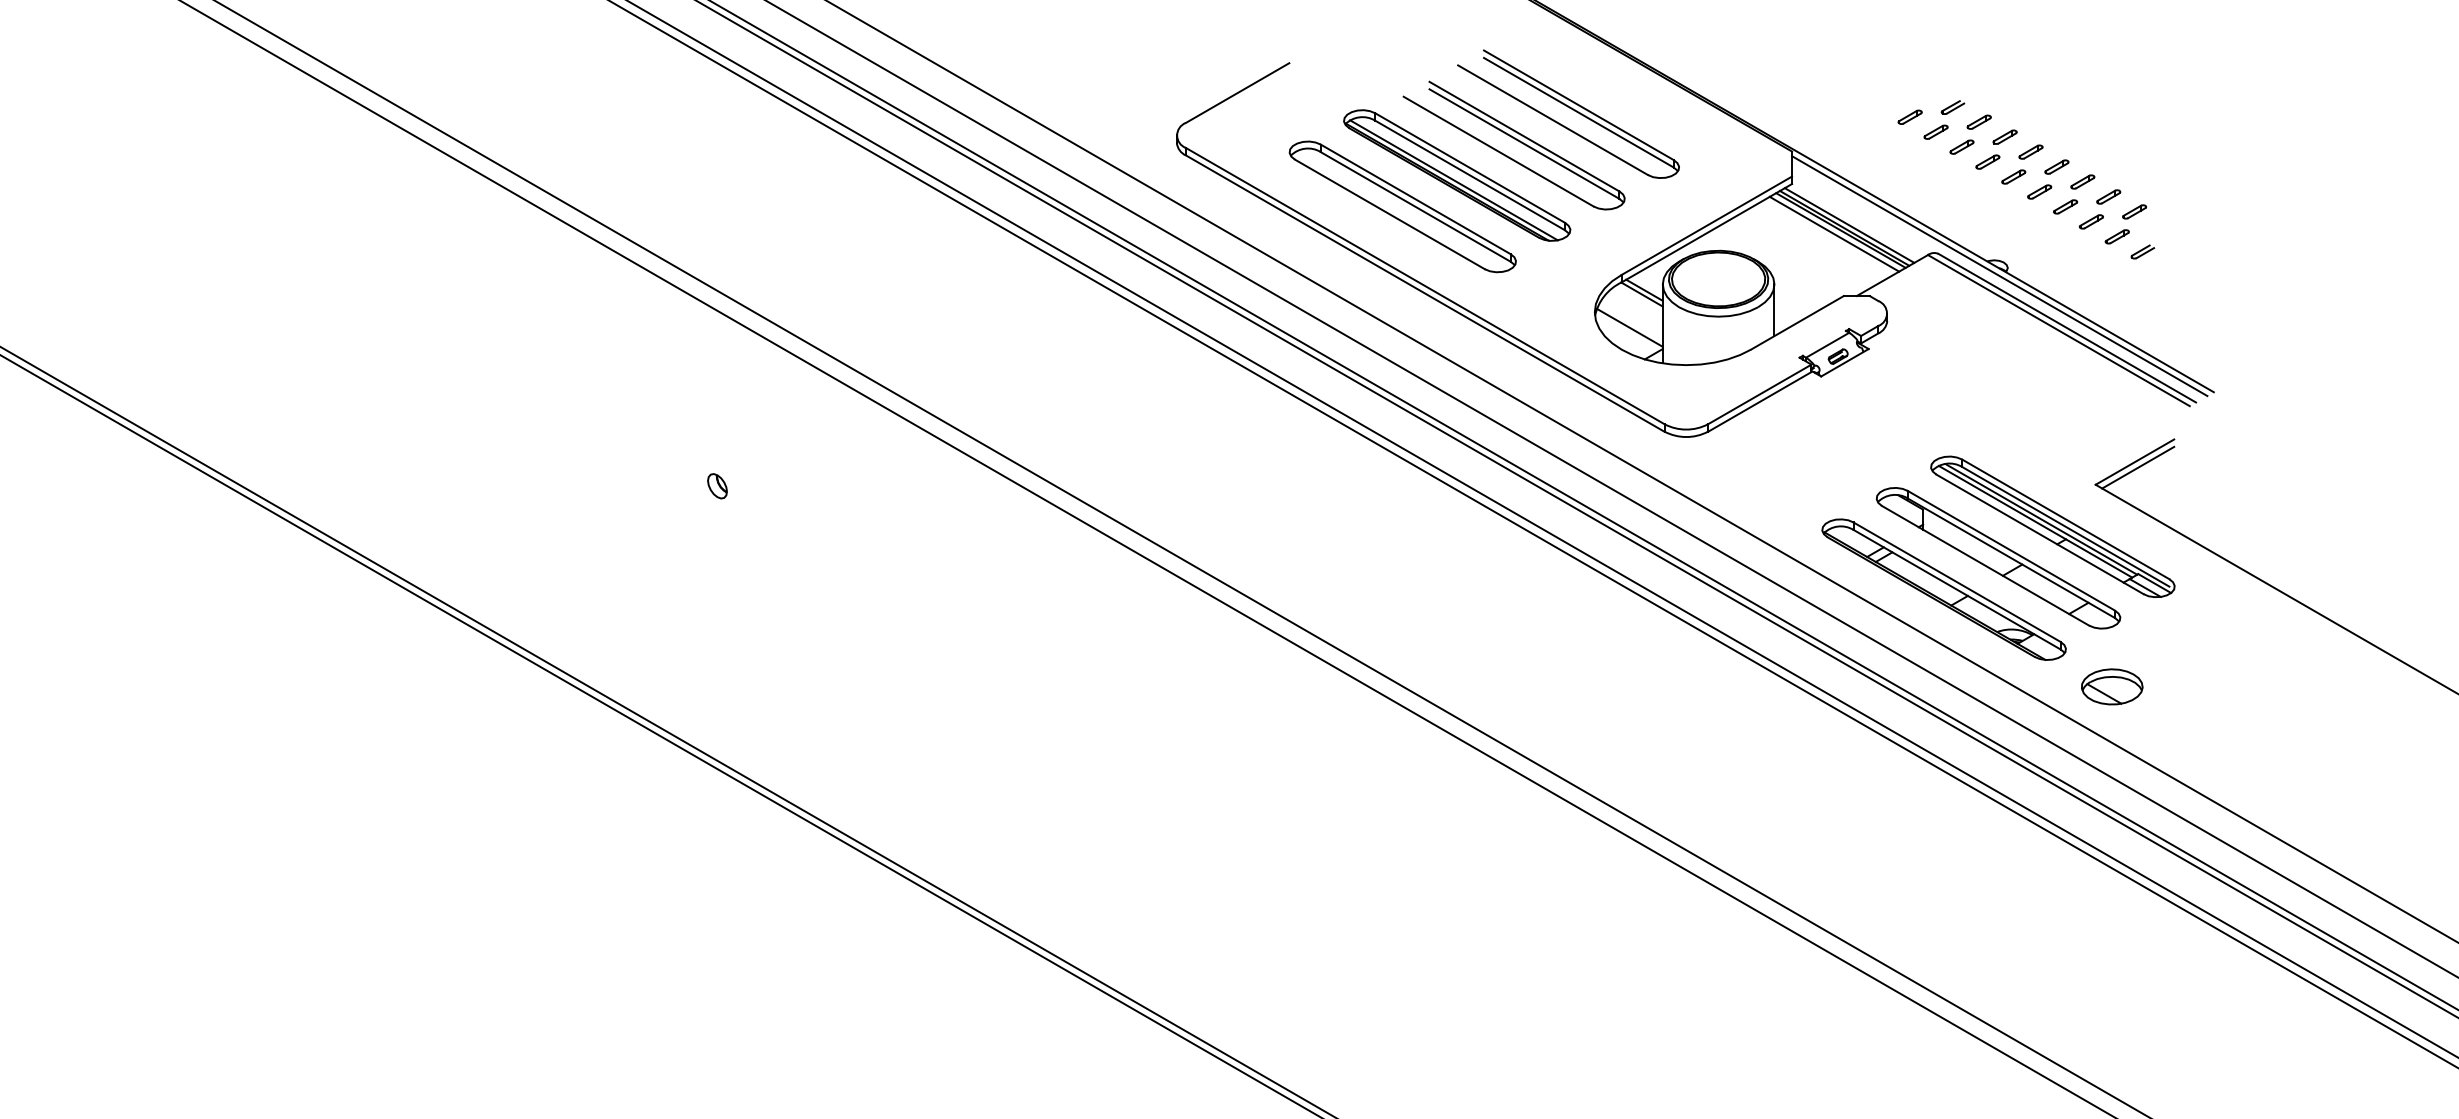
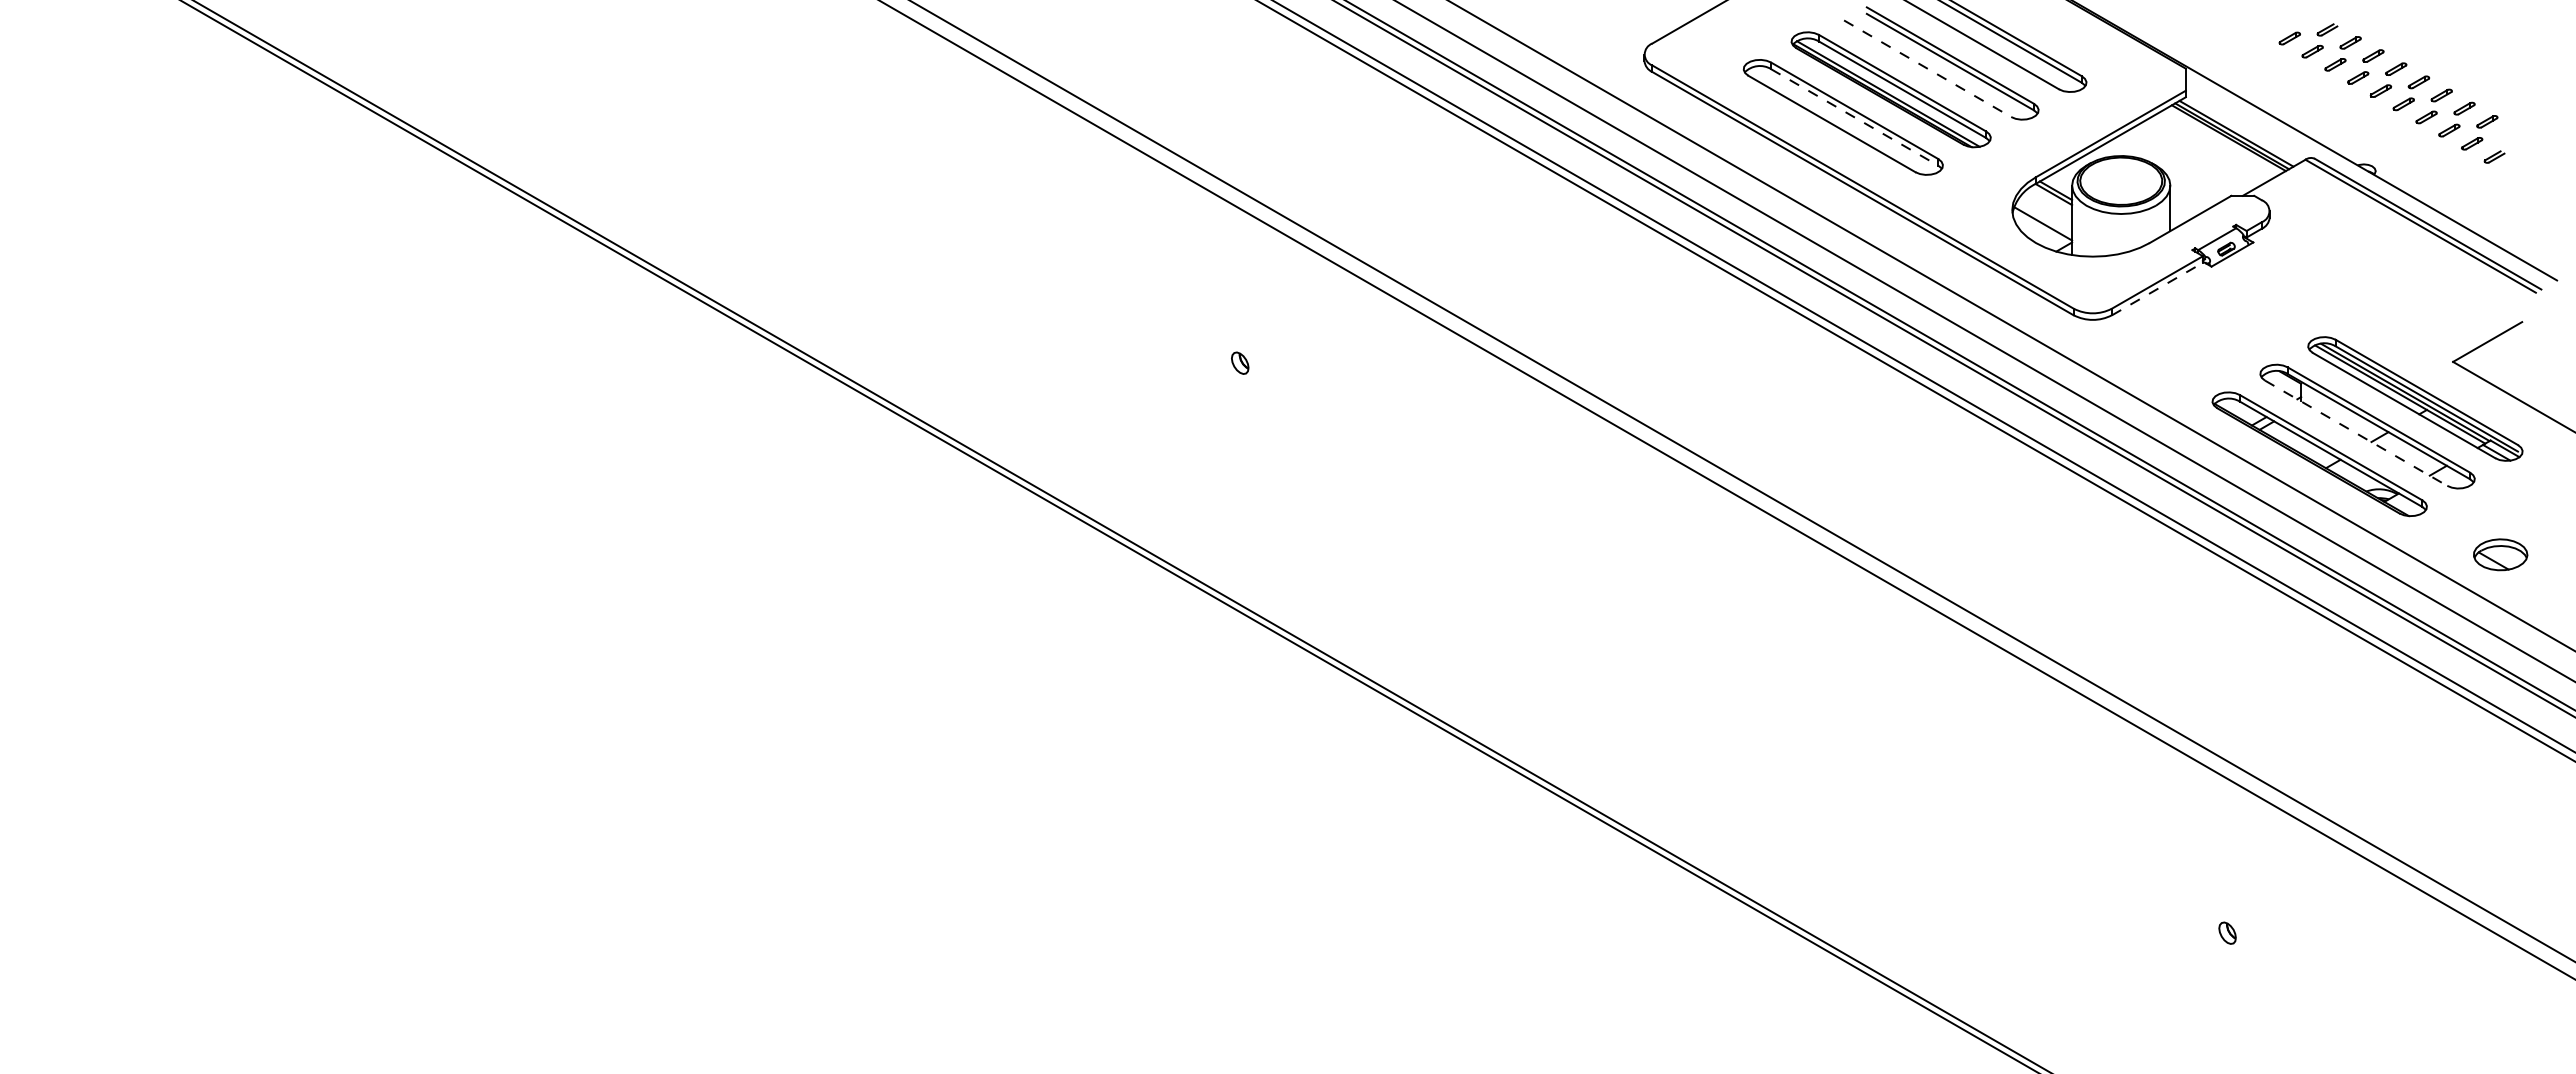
line: (1498, 151) -> (1927, 68), solid -> dashed
line: (1416, 207) -> (1855, 117), solid -> dashed
line: (1834, 234) -> (2223, 141), removed
line: (1999, 275) -> (2368, 177), removed
line: (1759, 402) -> (2157, 289), solid -> dashed
line: (2138, 467) -> (2490, 346), removed
line: (1985, 566) -> (2356, 433), solid -> dashed
part: (2112, 686) -> (2500, 554), moved

